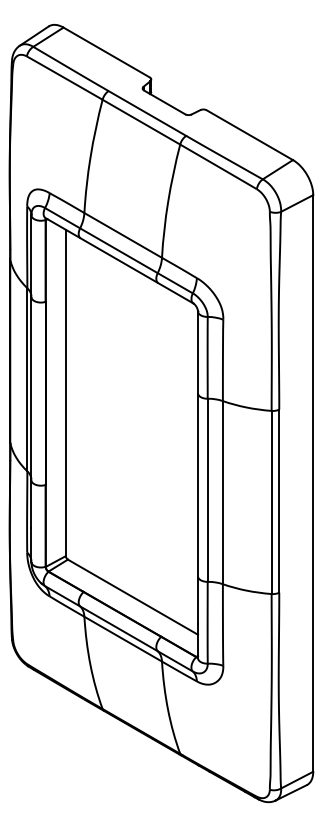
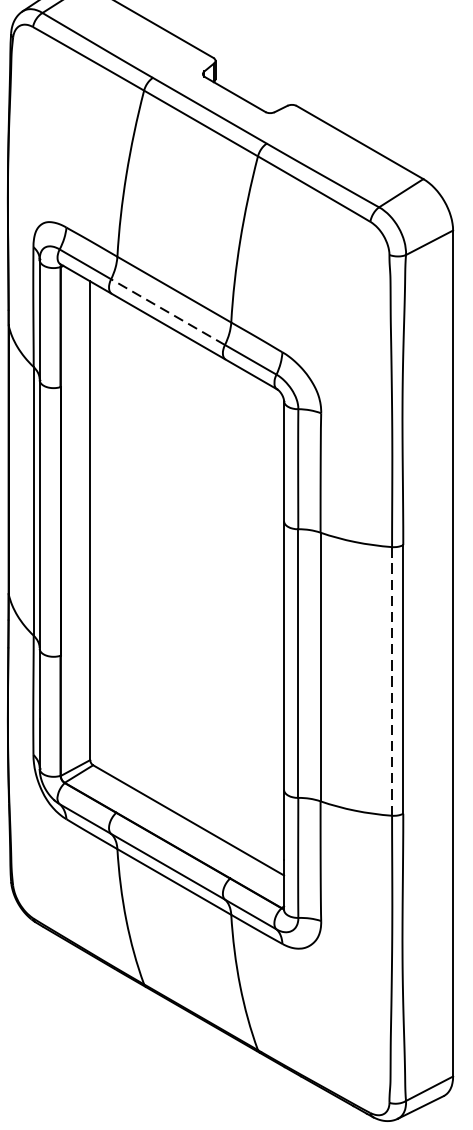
line: (118, 250) -> (167, 311), solid -> dashed
line: (271, 502) -> (391, 681), solid -> dashed

